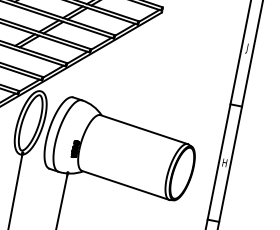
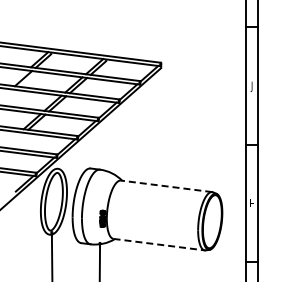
line: (144, 129) -> (166, 186), solid -> dashed
line: (125, 185) -> (159, 244), solid -> dashed

